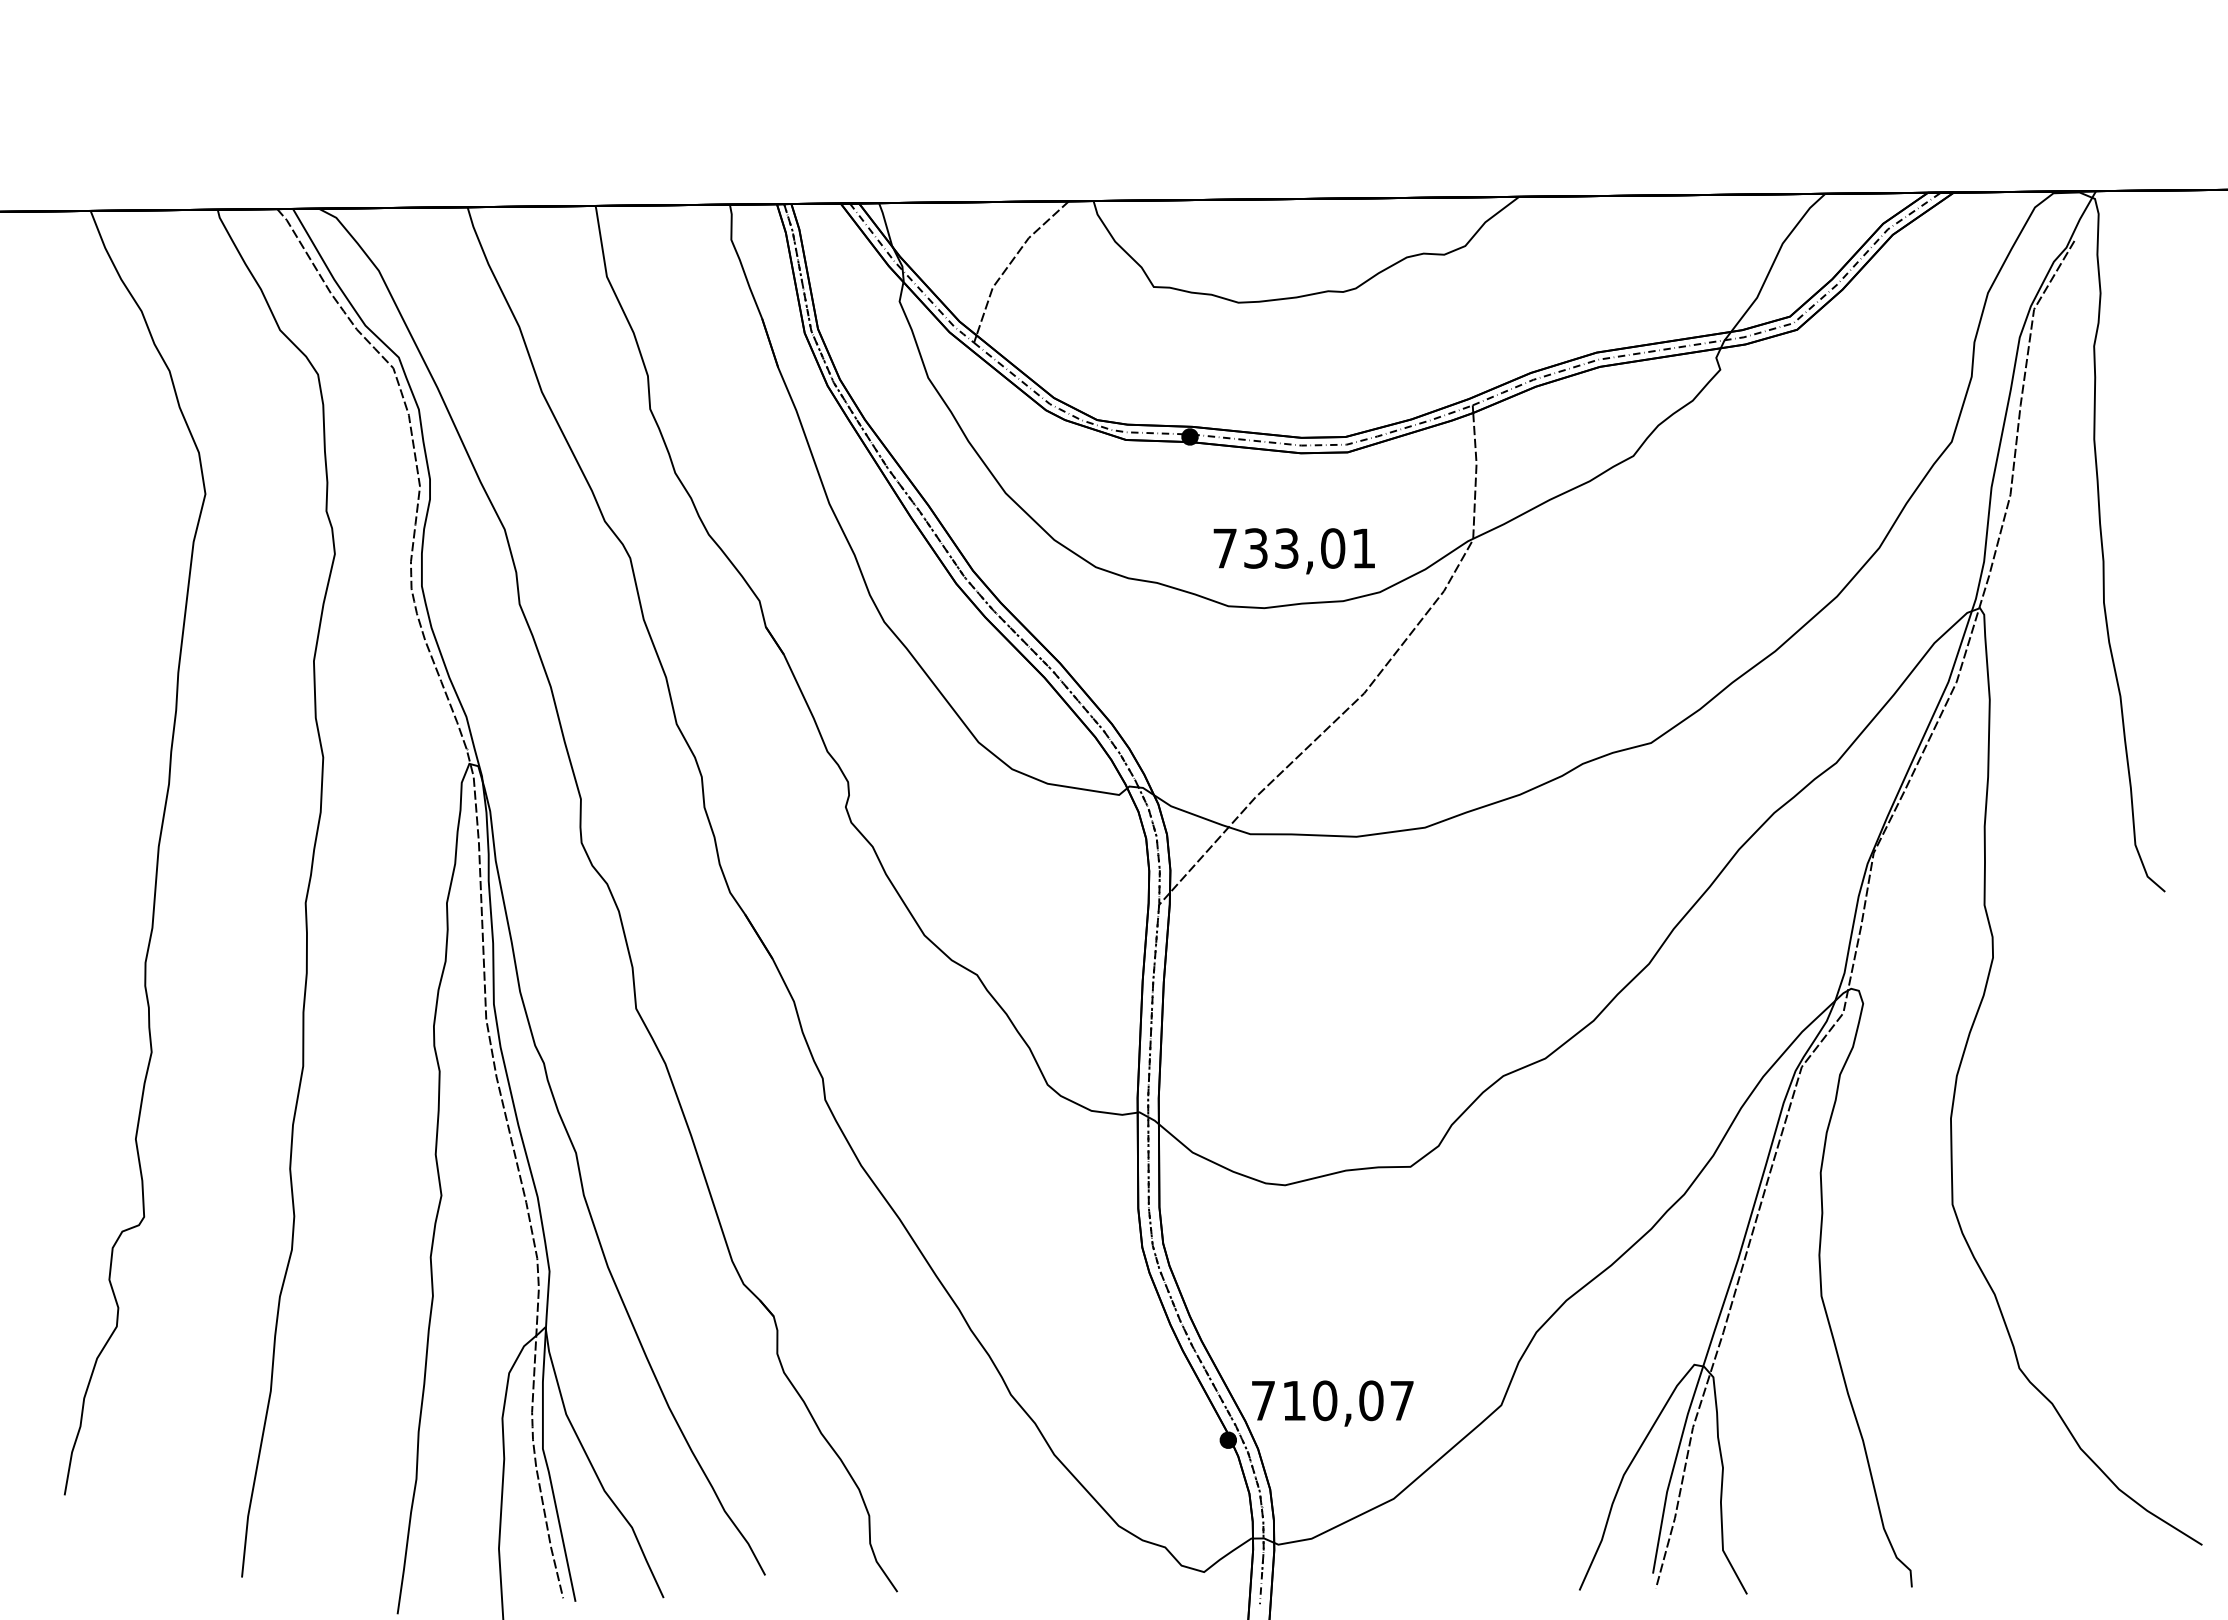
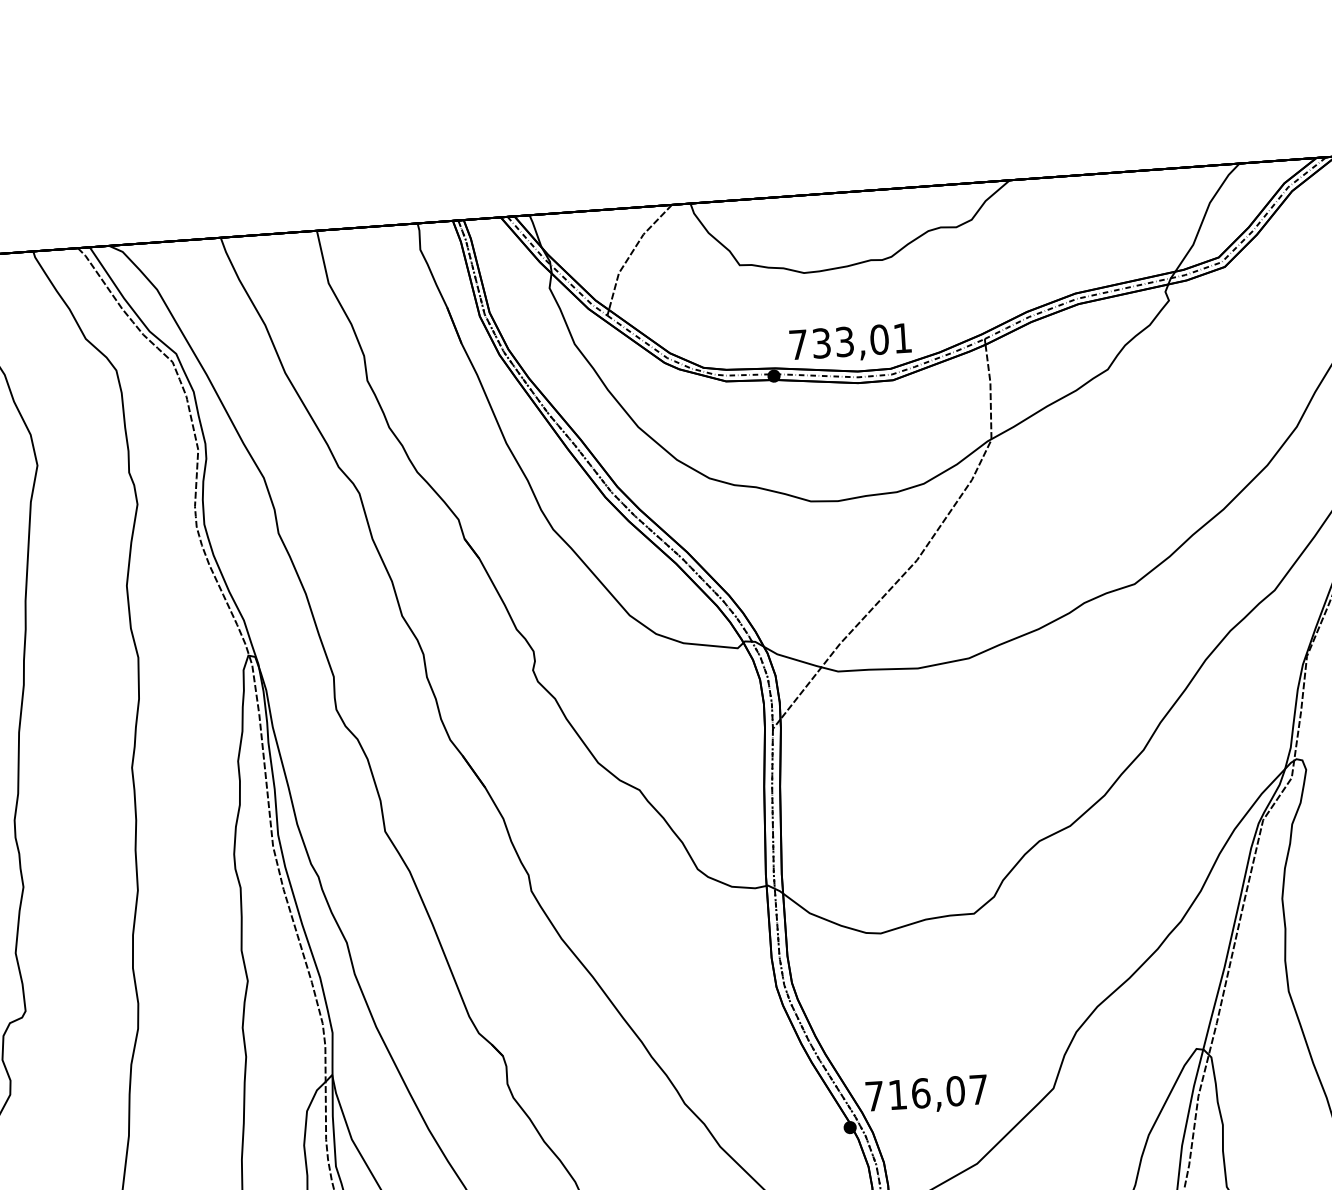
text: (1293, 551) -> (849, 343), moved
text: (1325, 1400) -> (921, 1093), 710,07 -> 716,07

